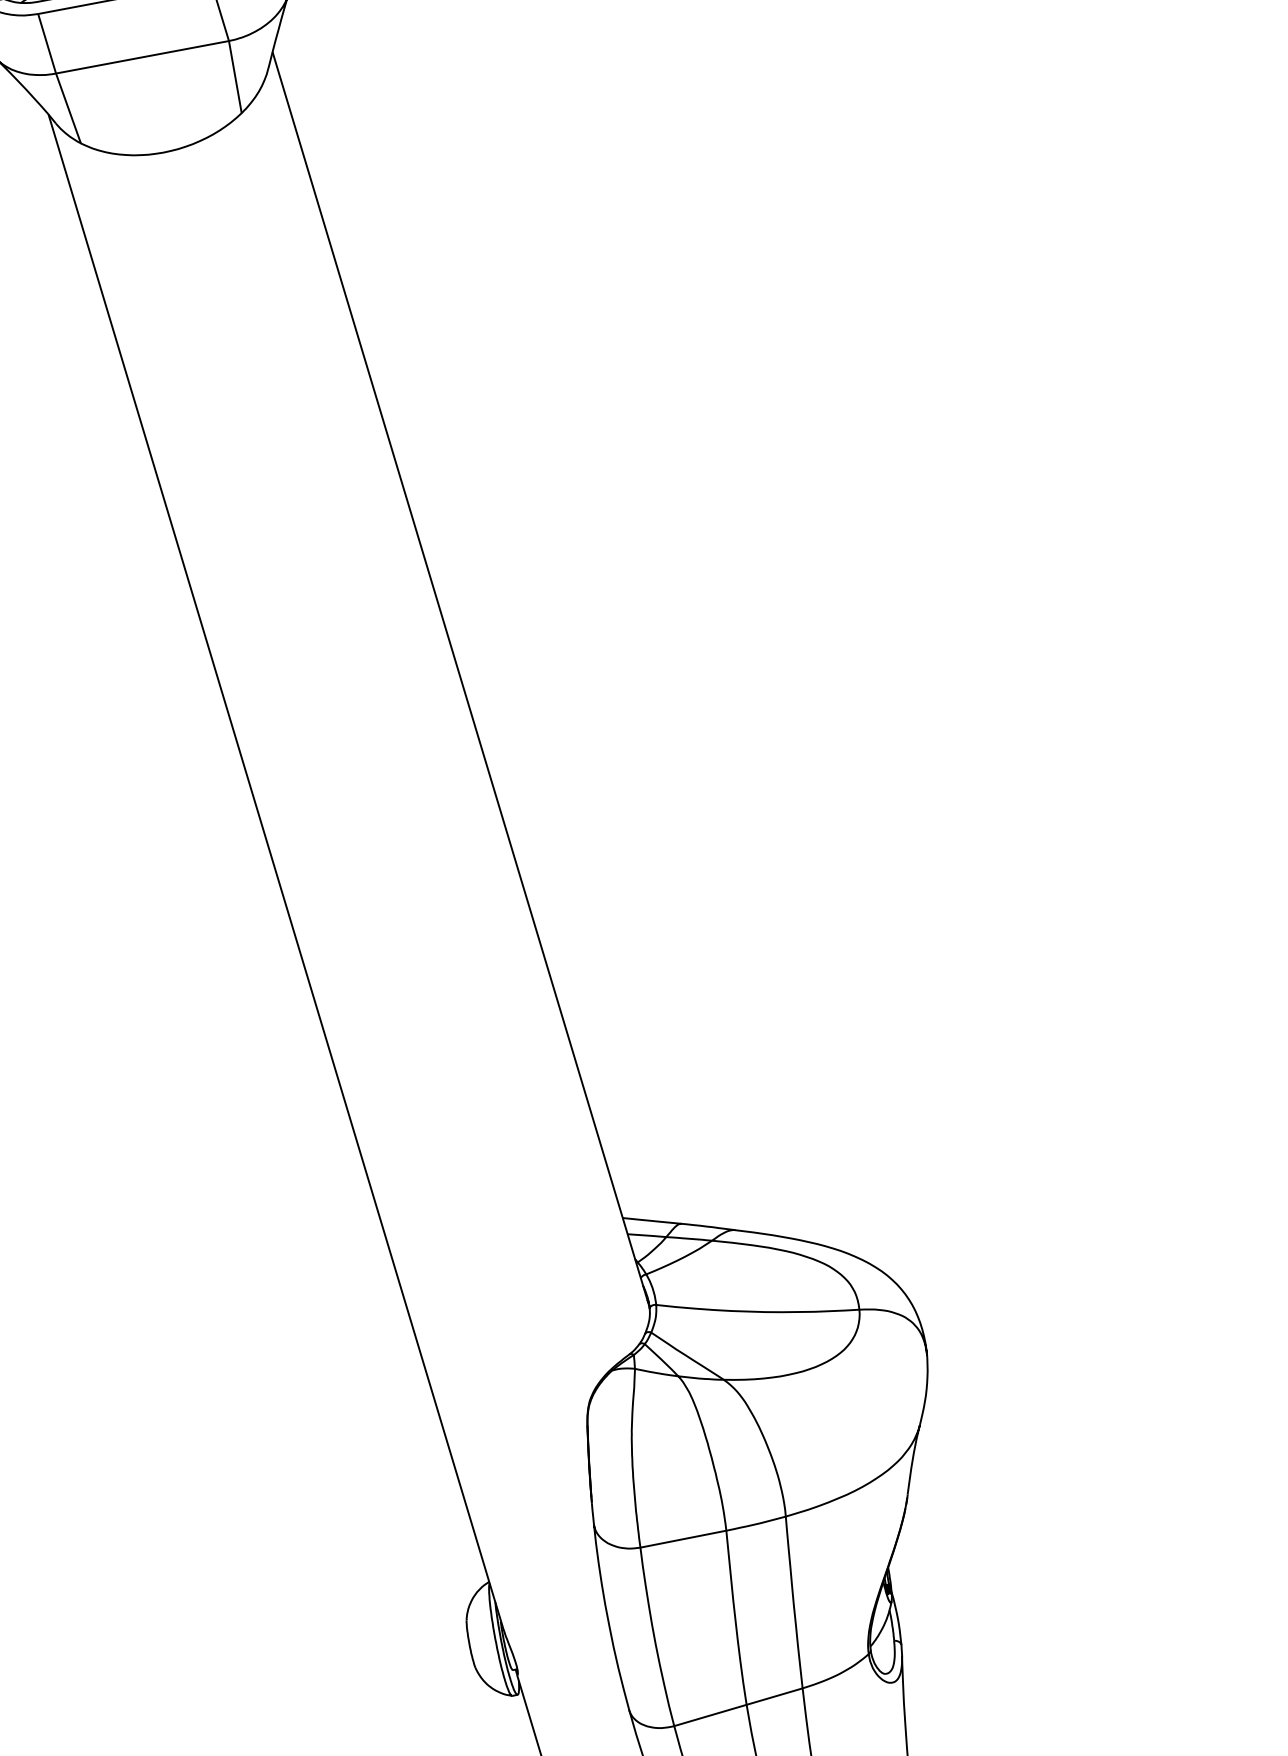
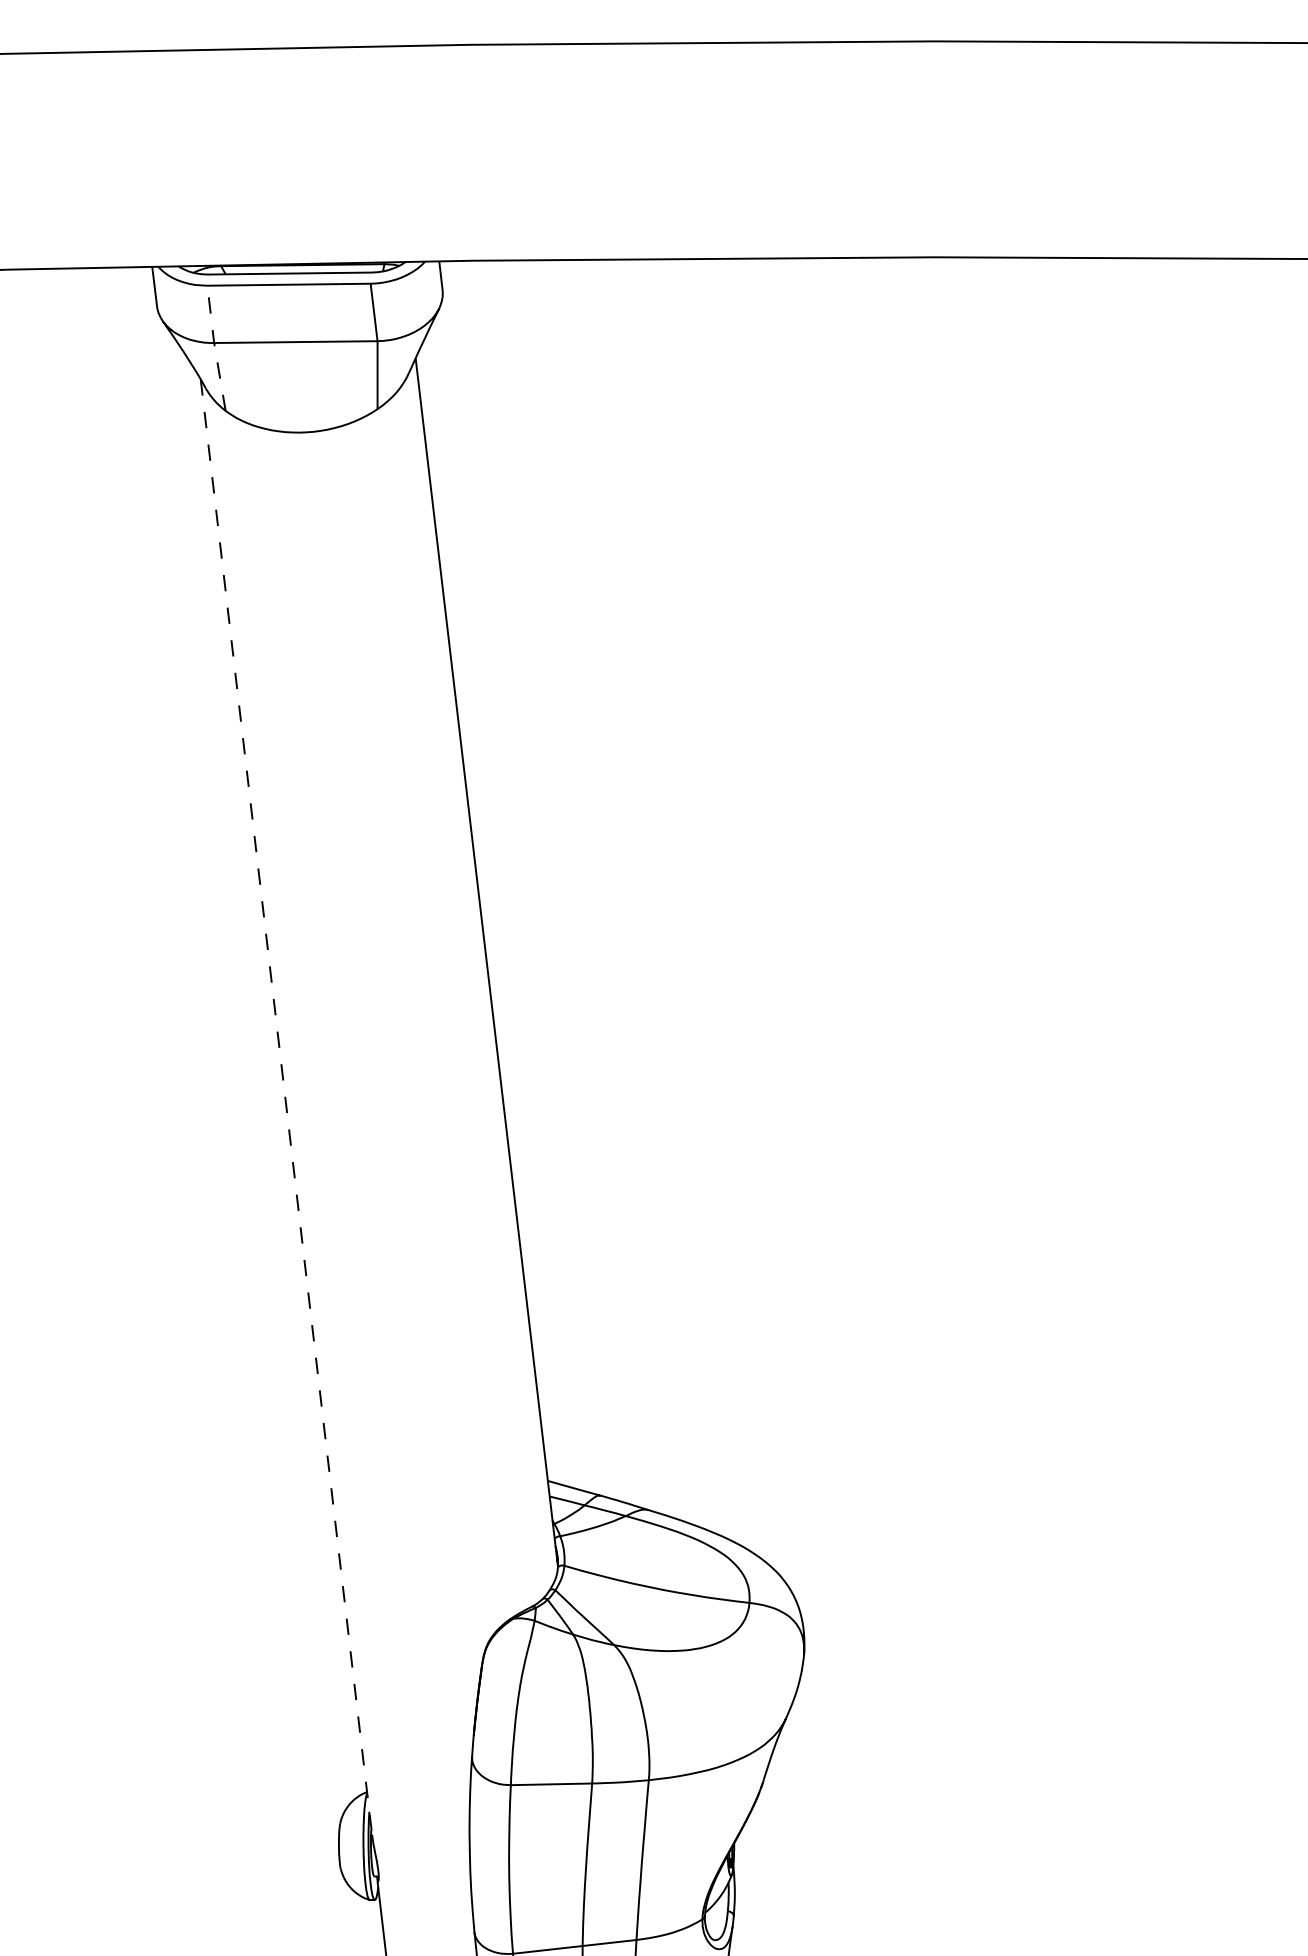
line: (58, 78) -> (215, 347), solid -> dashed
line: (275, 870) -> (286, 1107), solid -> dashed

